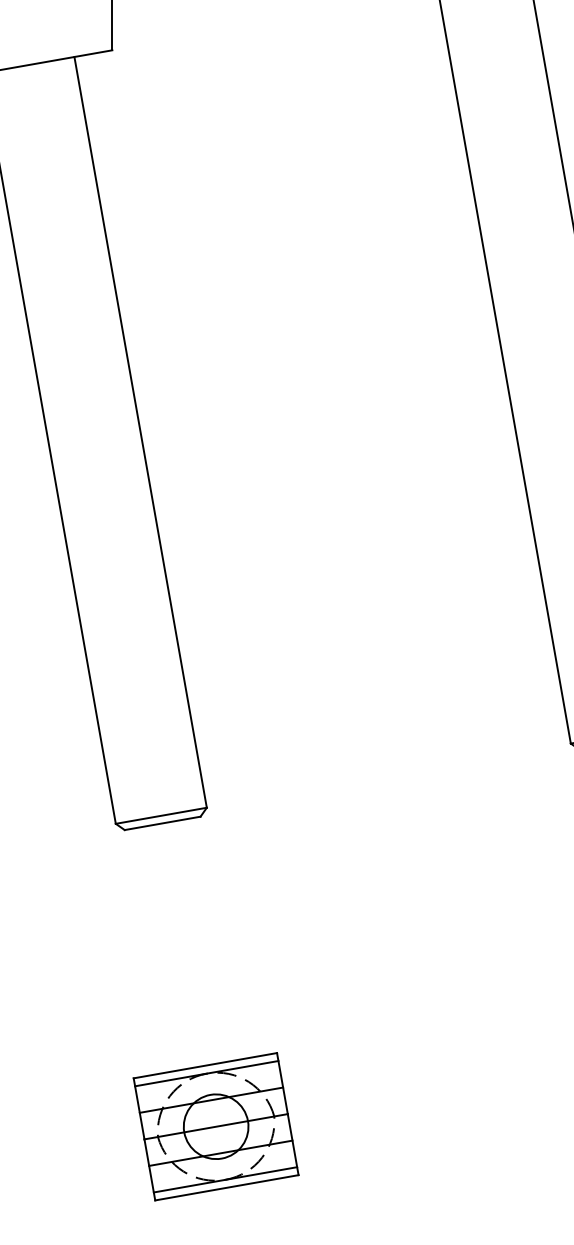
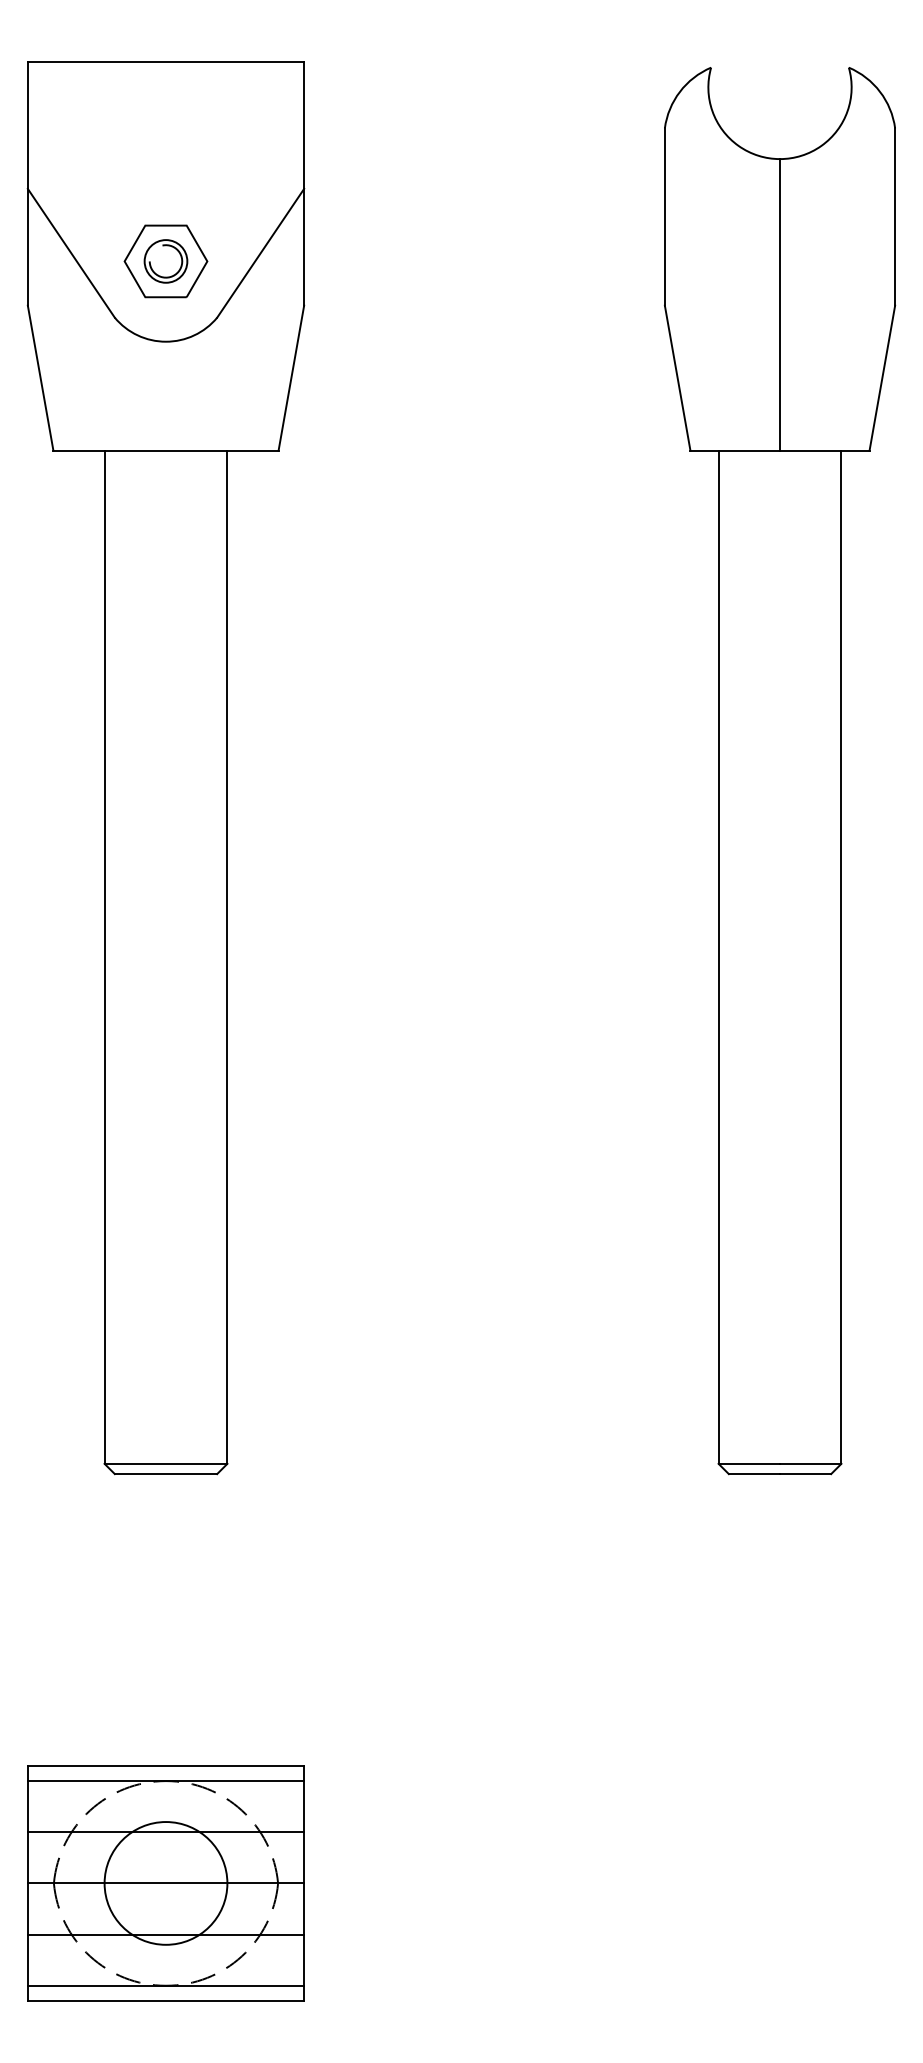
part: (215, 1126) -> (165, 1883), size x1.43

